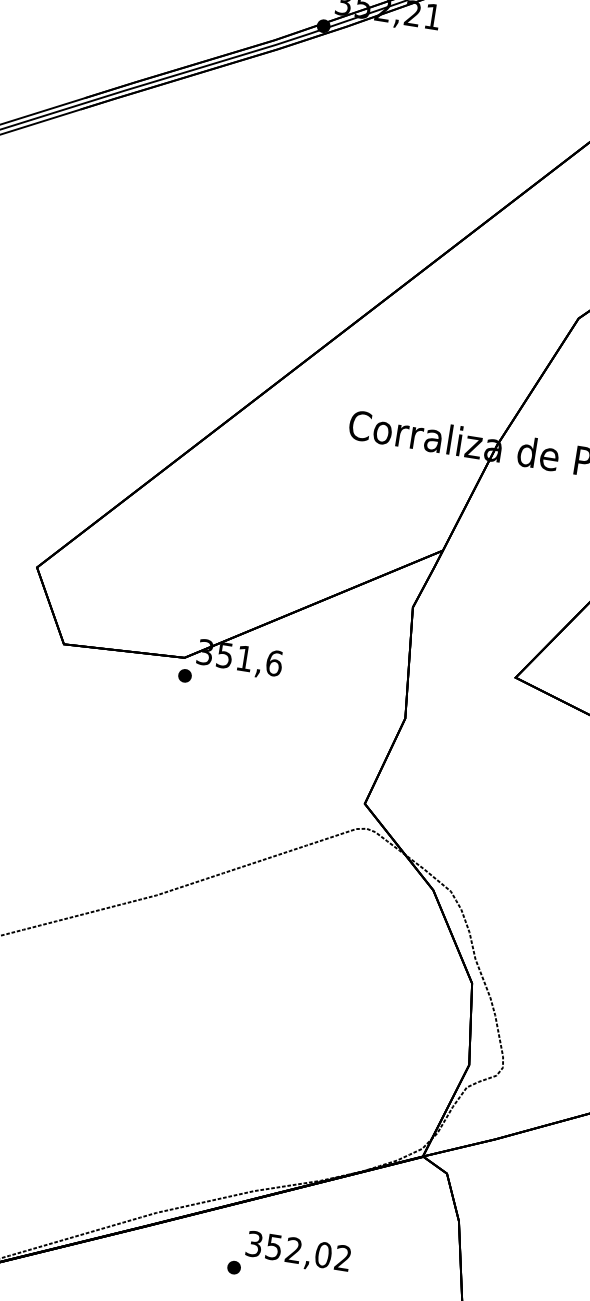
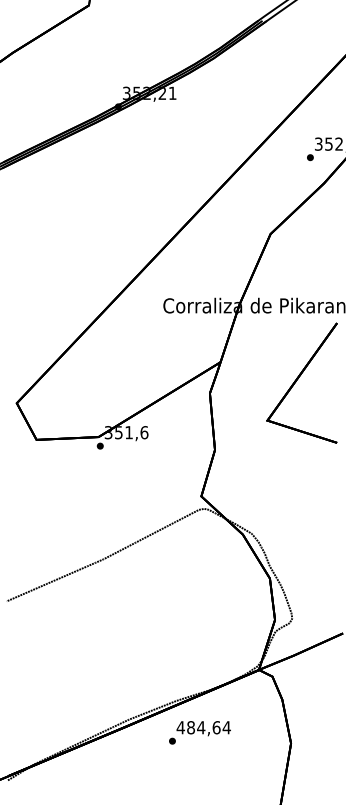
text: (298, 1250) -> (203, 727), 352,02 -> 484,64

